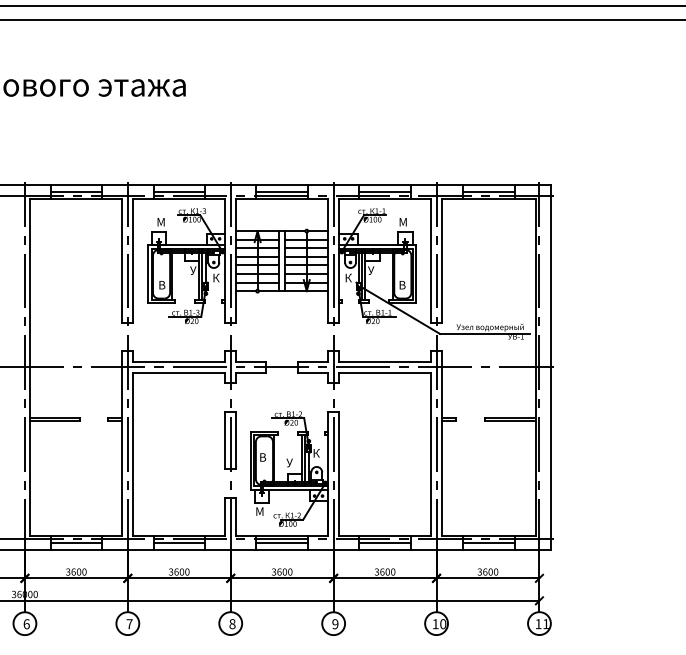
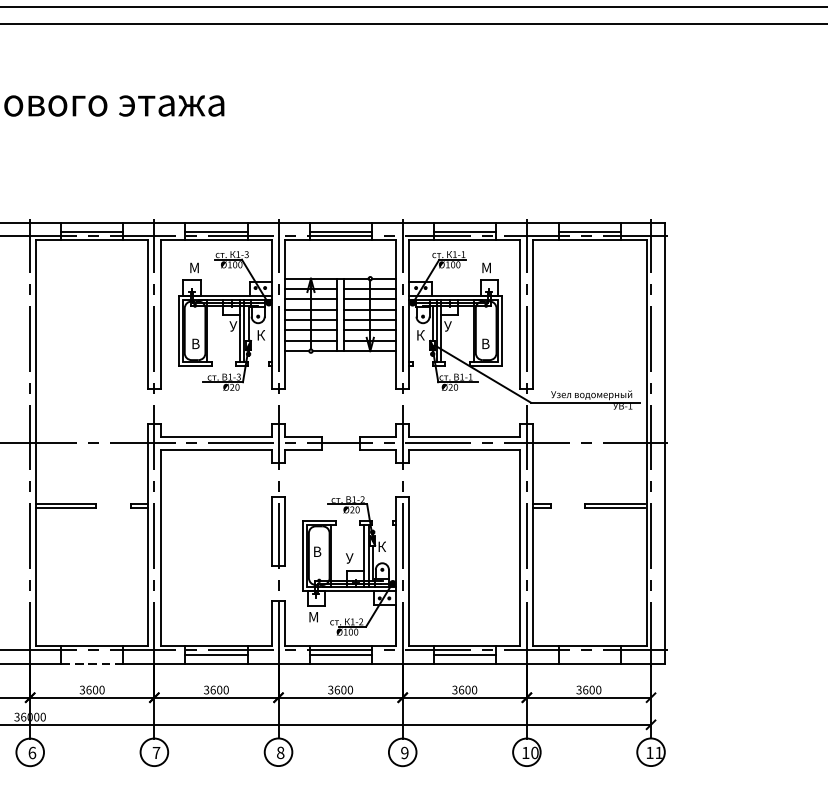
line: (76, 542) -> (92, 654), removed
line: (488, 542) -> (589, 654), removed
line: (76, 550) -> (92, 664), solid -> dashed

